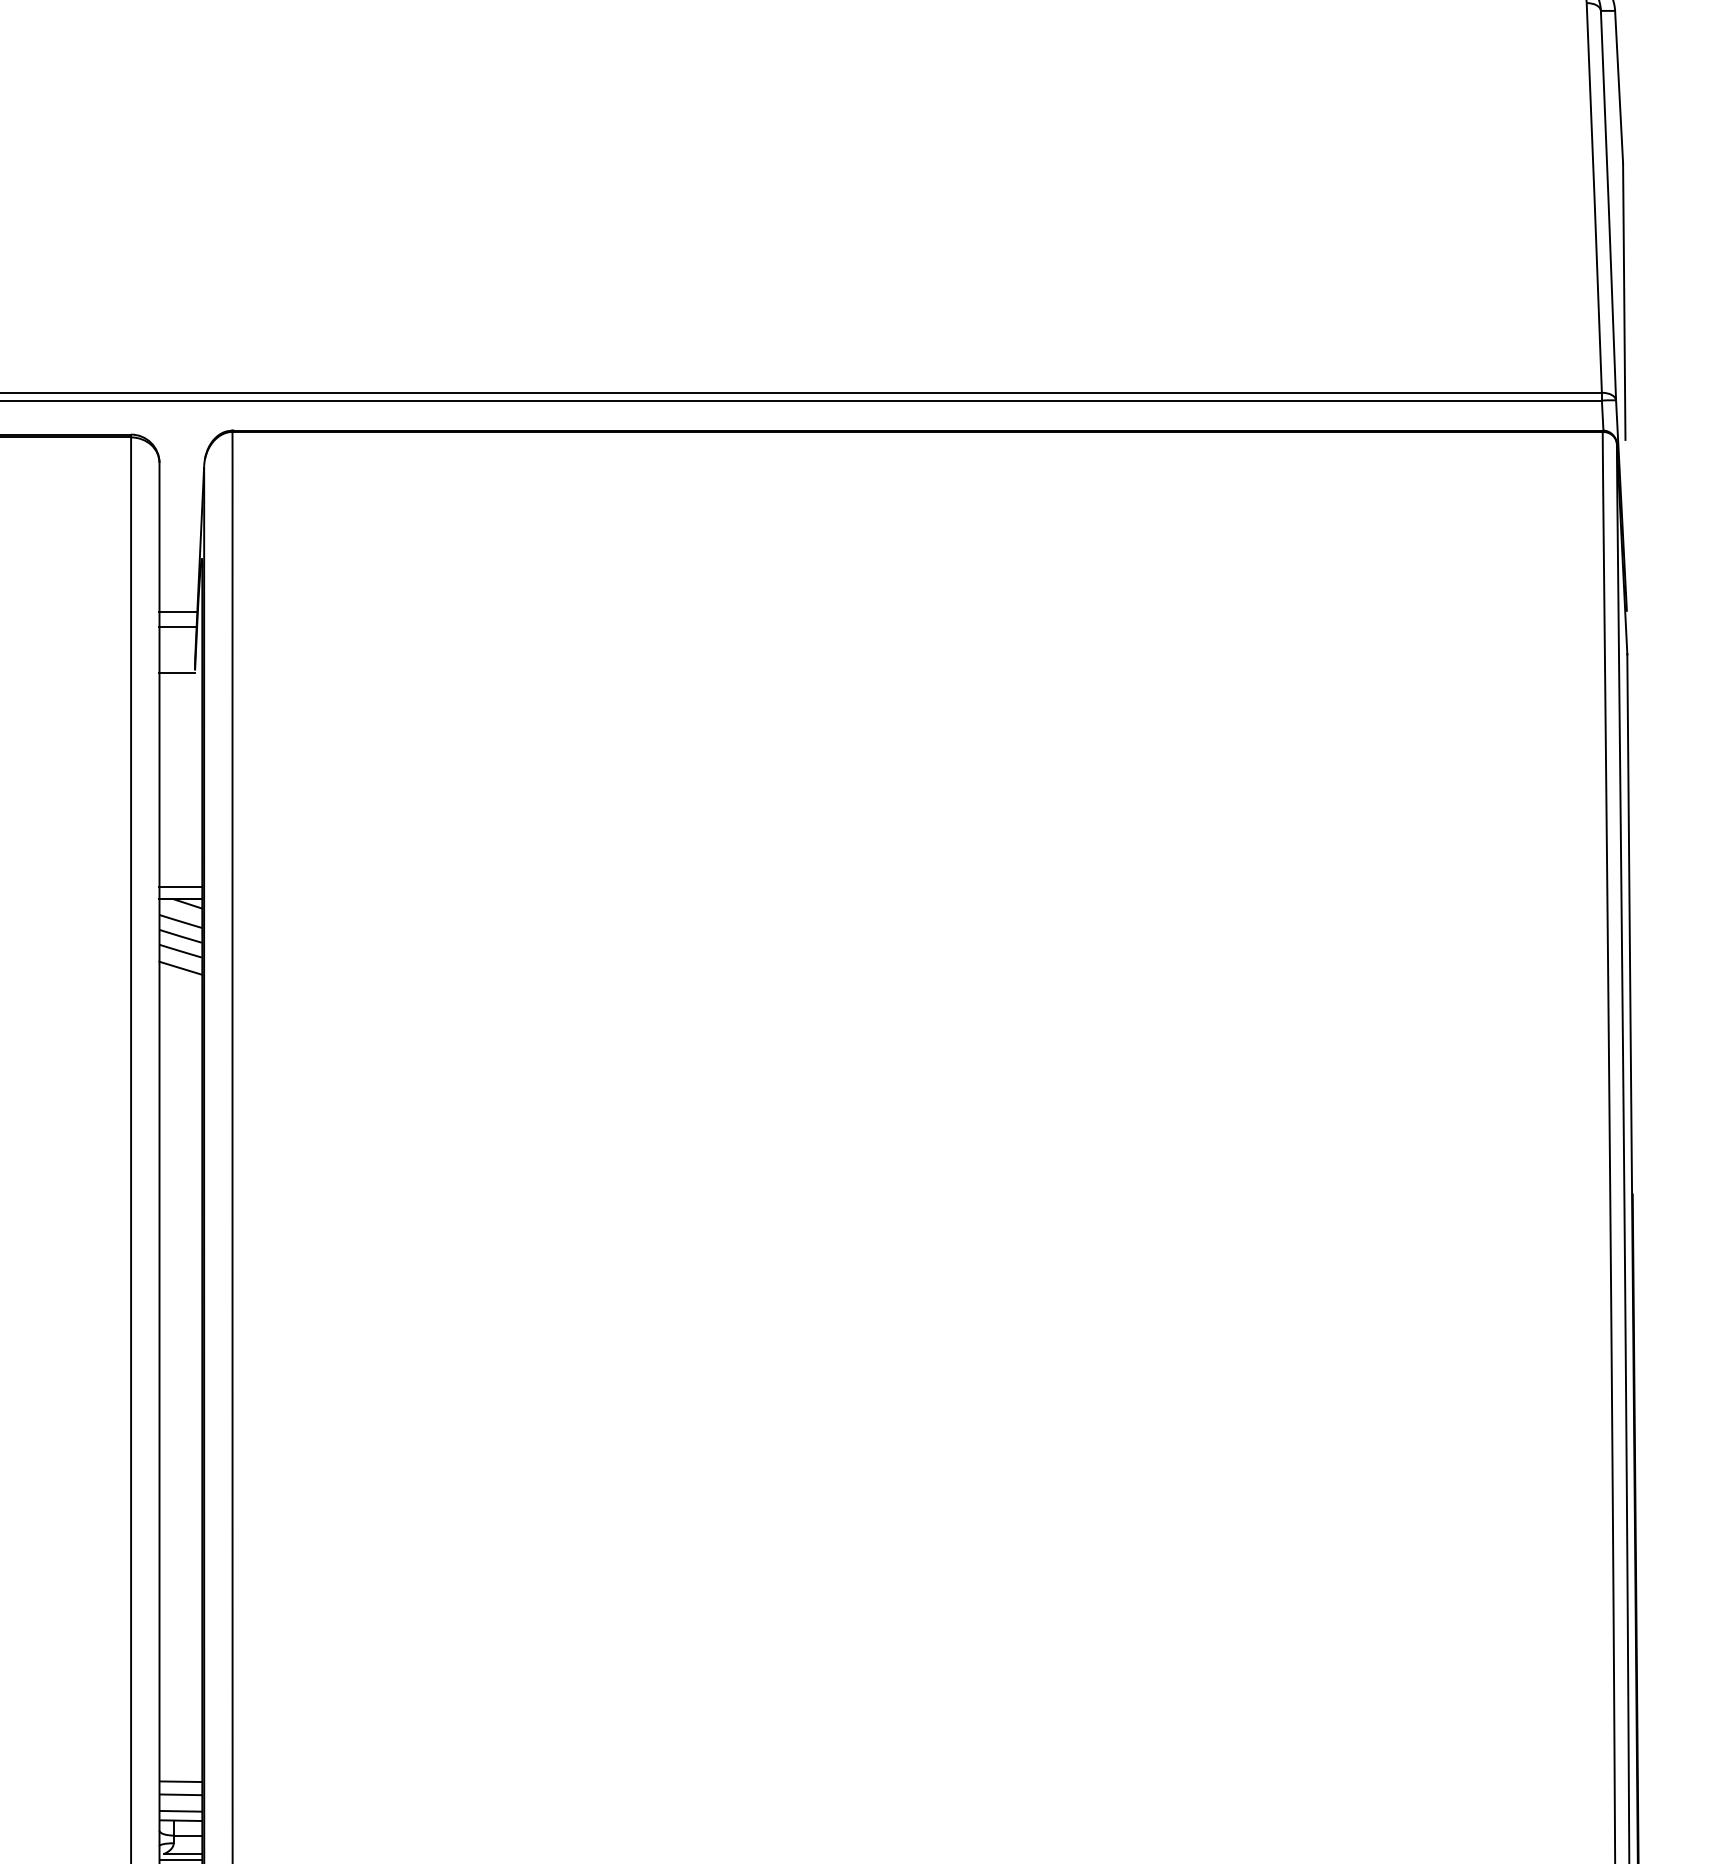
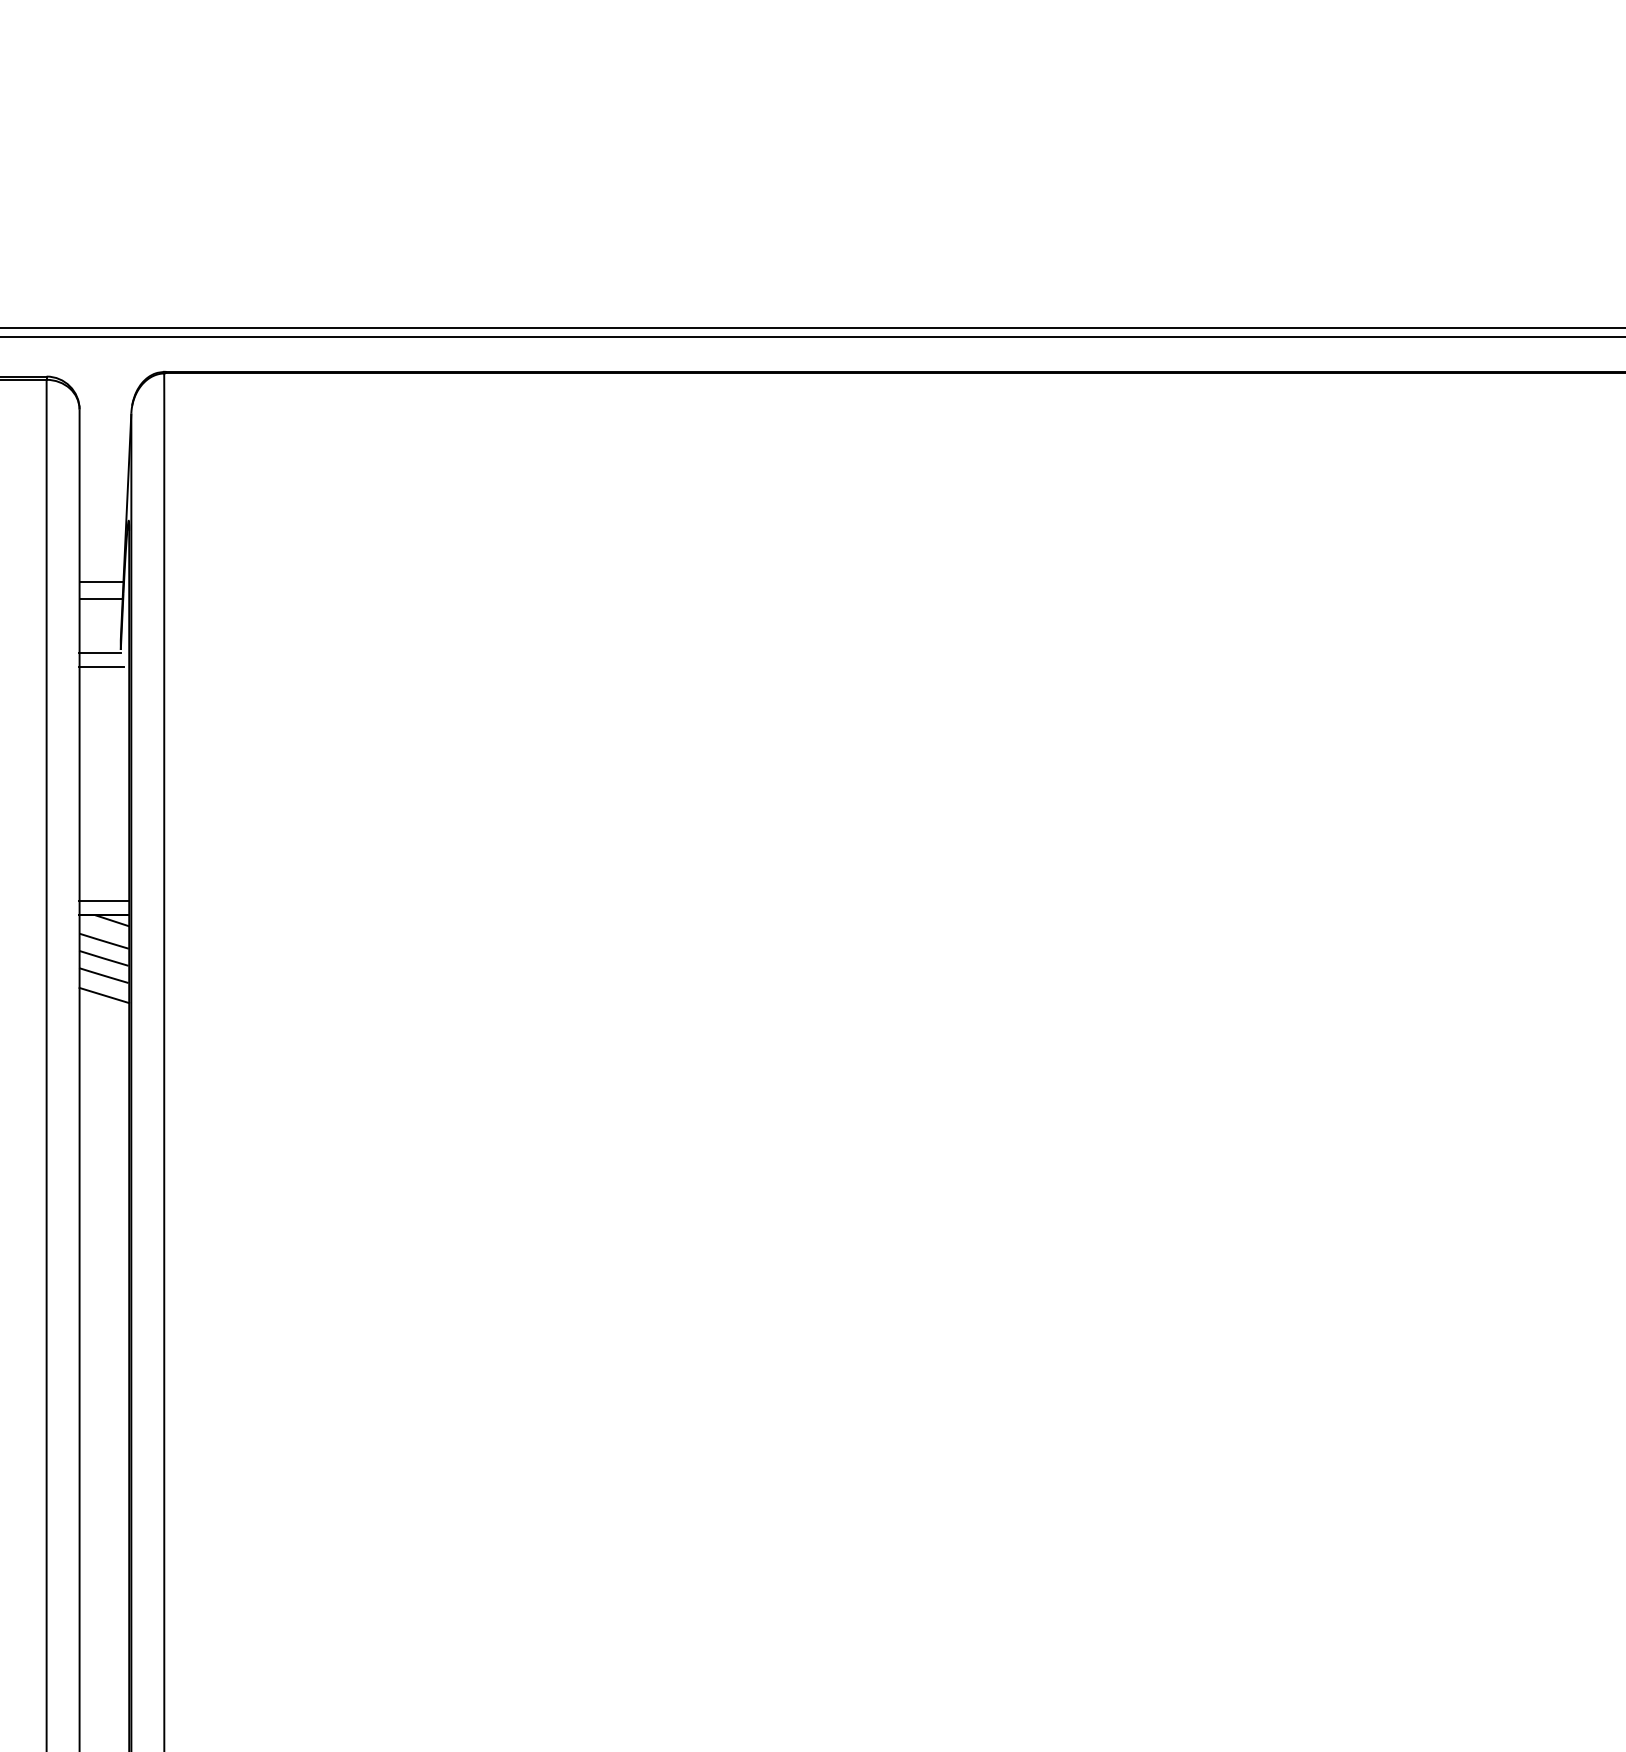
line: (178, 684) -> (101, 666), added

